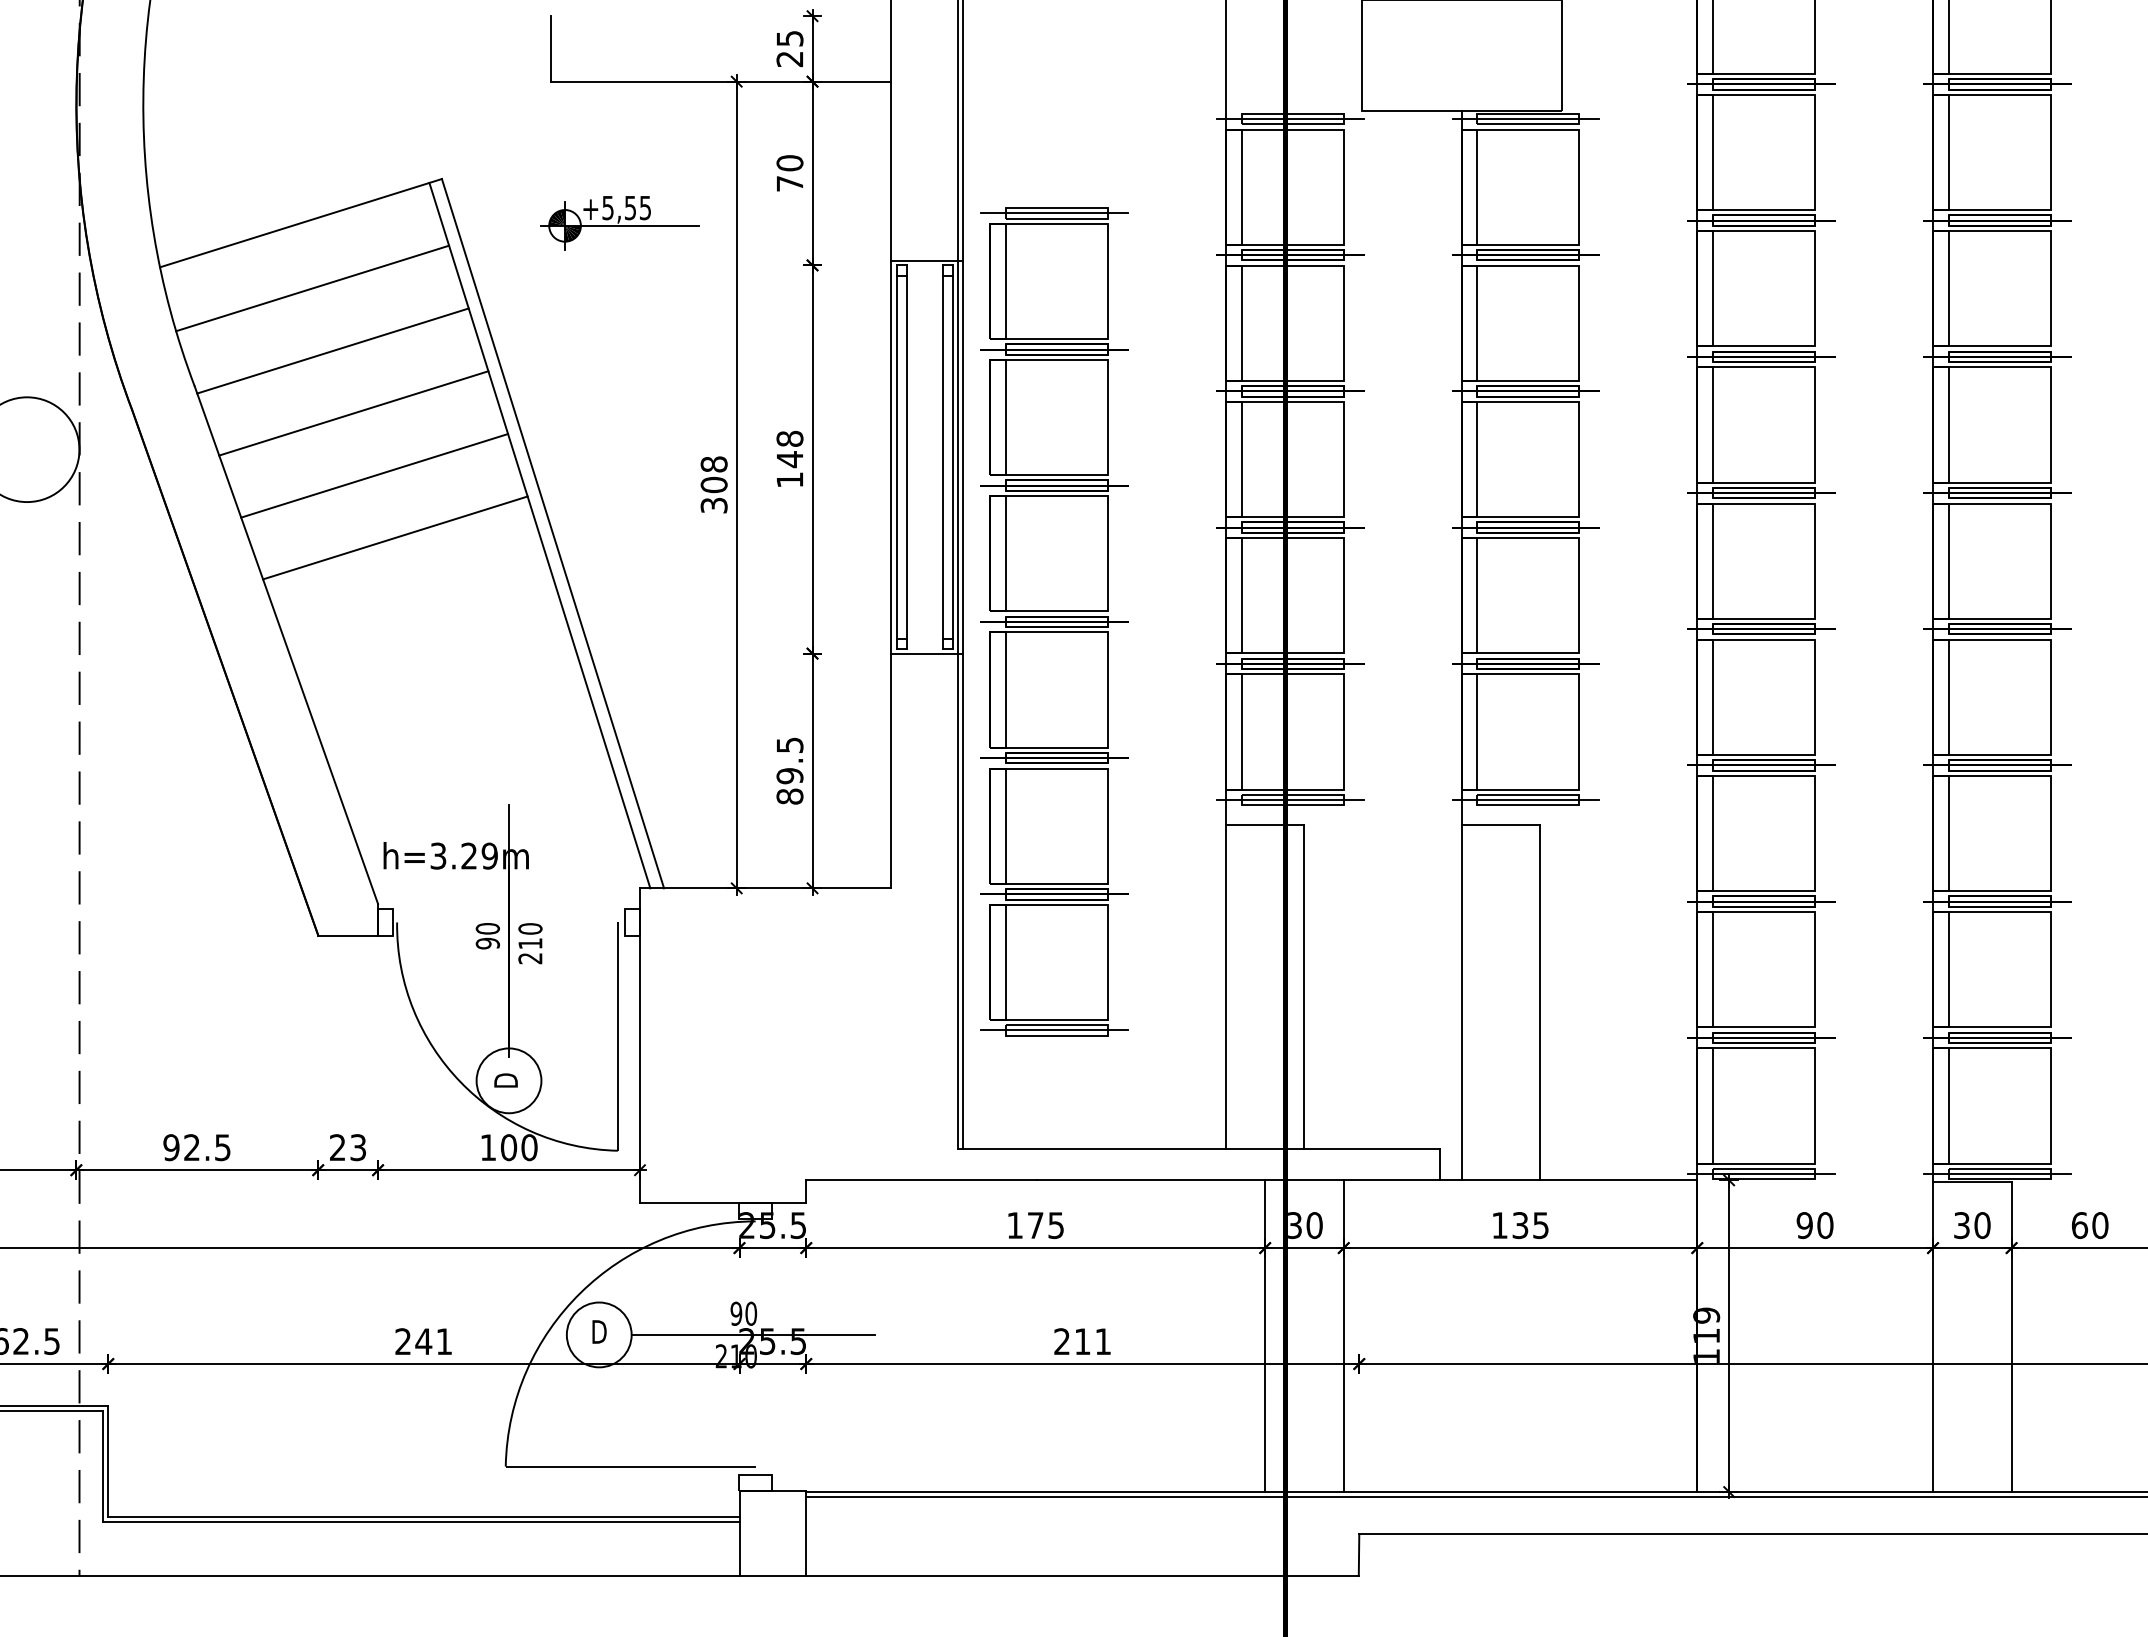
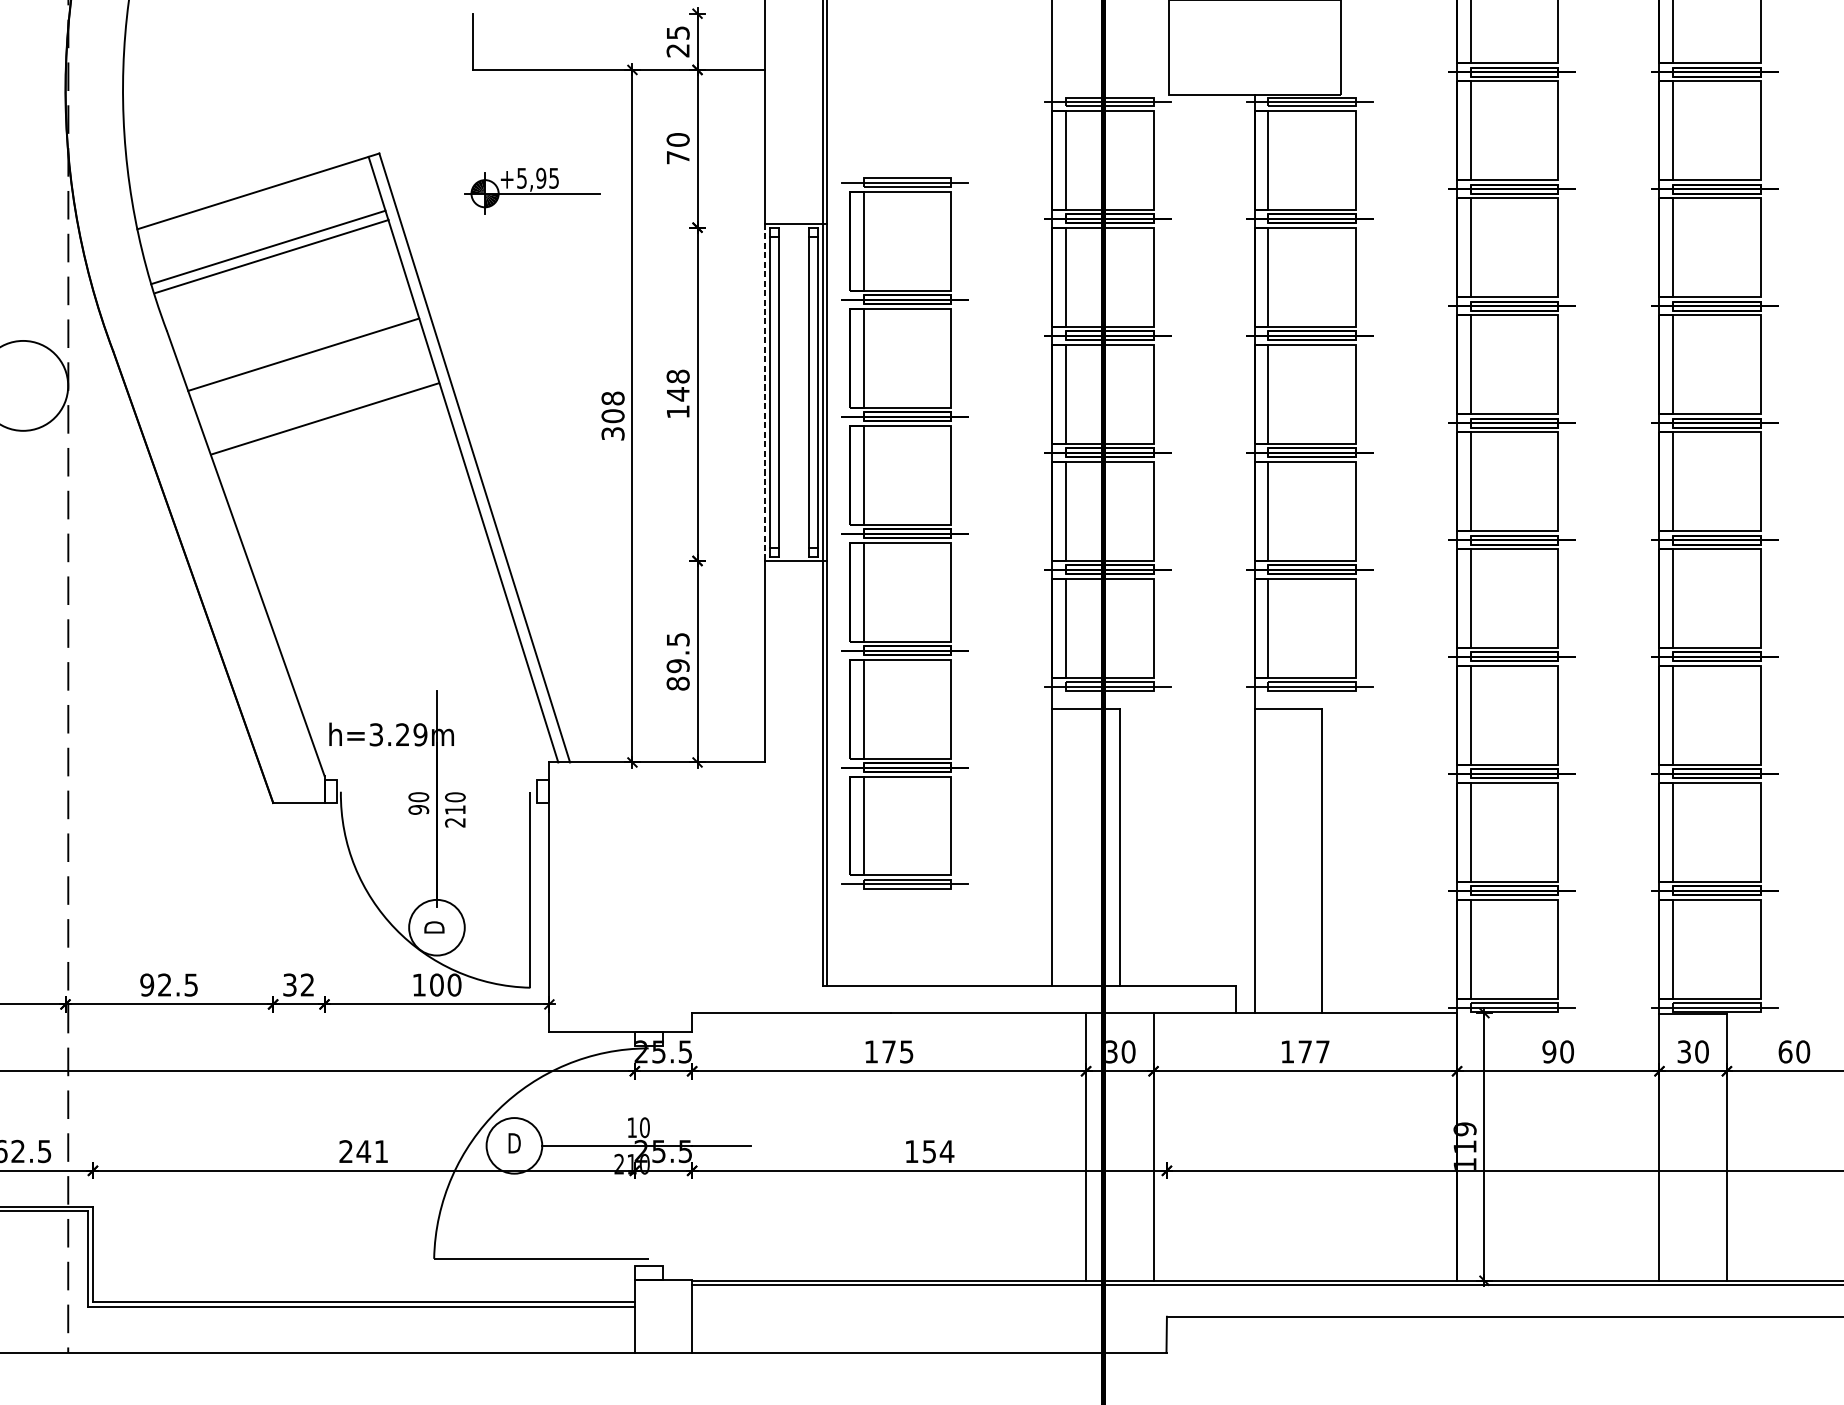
text: (630, 207) -> (541, 177), +5,55 -> +5,95
line: (332, 350) -> (271, 256), moved
line: (891, 457) -> (765, 392), solid -> dashed
line: (374, 475) -> (321, 408), removed
line: (395, 537) -> (325, 418), moved
text: (347, 1147) -> (298, 984), 23 -> 32
text: (1530, 1225) -> (1313, 1051), 135 -> 177
text: (736, 1313) -> (632, 1127), 90 -> 10
text: (1082, 1341) -> (929, 1151), 211 -> 154

